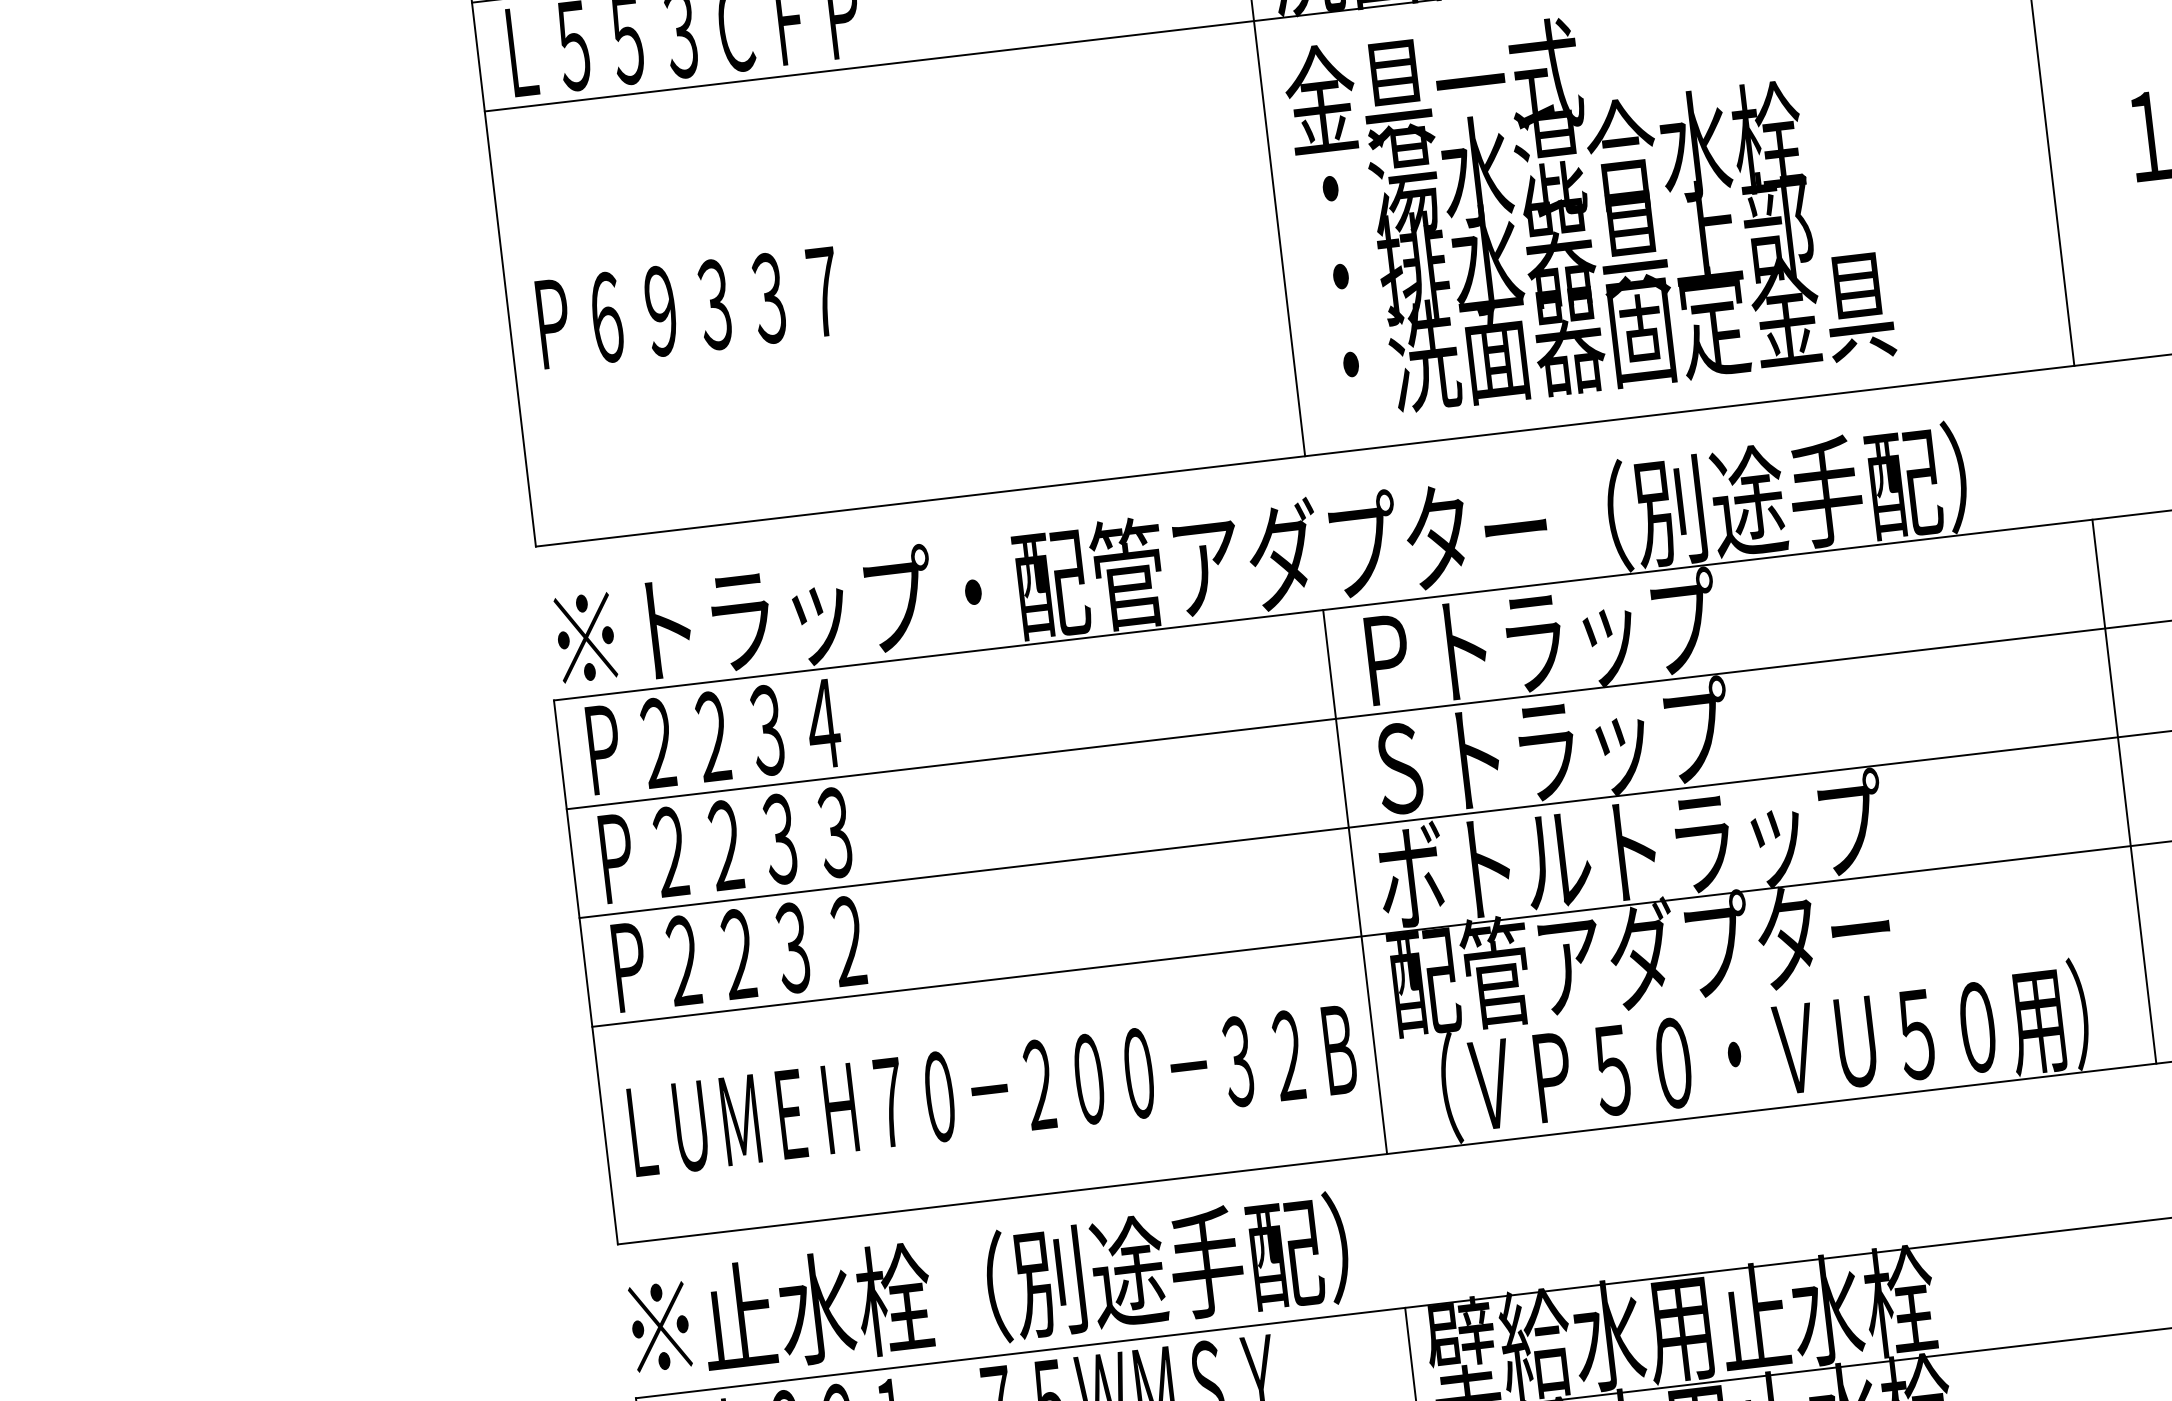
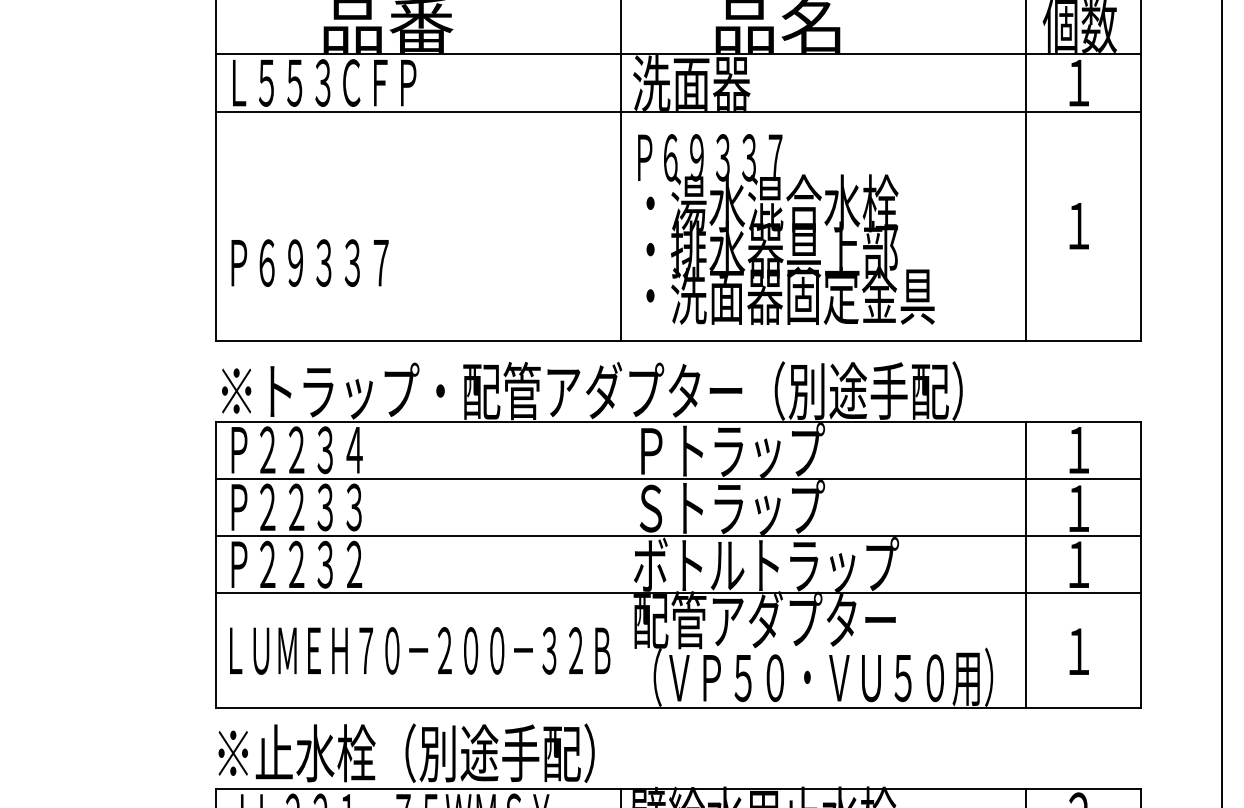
text: (1434, 88) -> (710, 157), 金具一式 -> Ｐ６９３３７
text: (687, 306) -> (309, 262), moved
line: (1355, 881) -> (621, 564), removed

